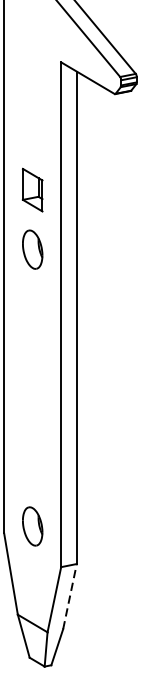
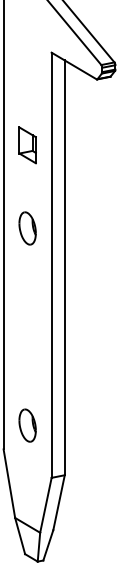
part: (32, 190) -> (27, 145), moved
part: (32, 249) -> (27, 228), moved
part: (32, 526) -> (27, 425), moved
line: (70, 596) -> (59, 502), dashed -> solid

